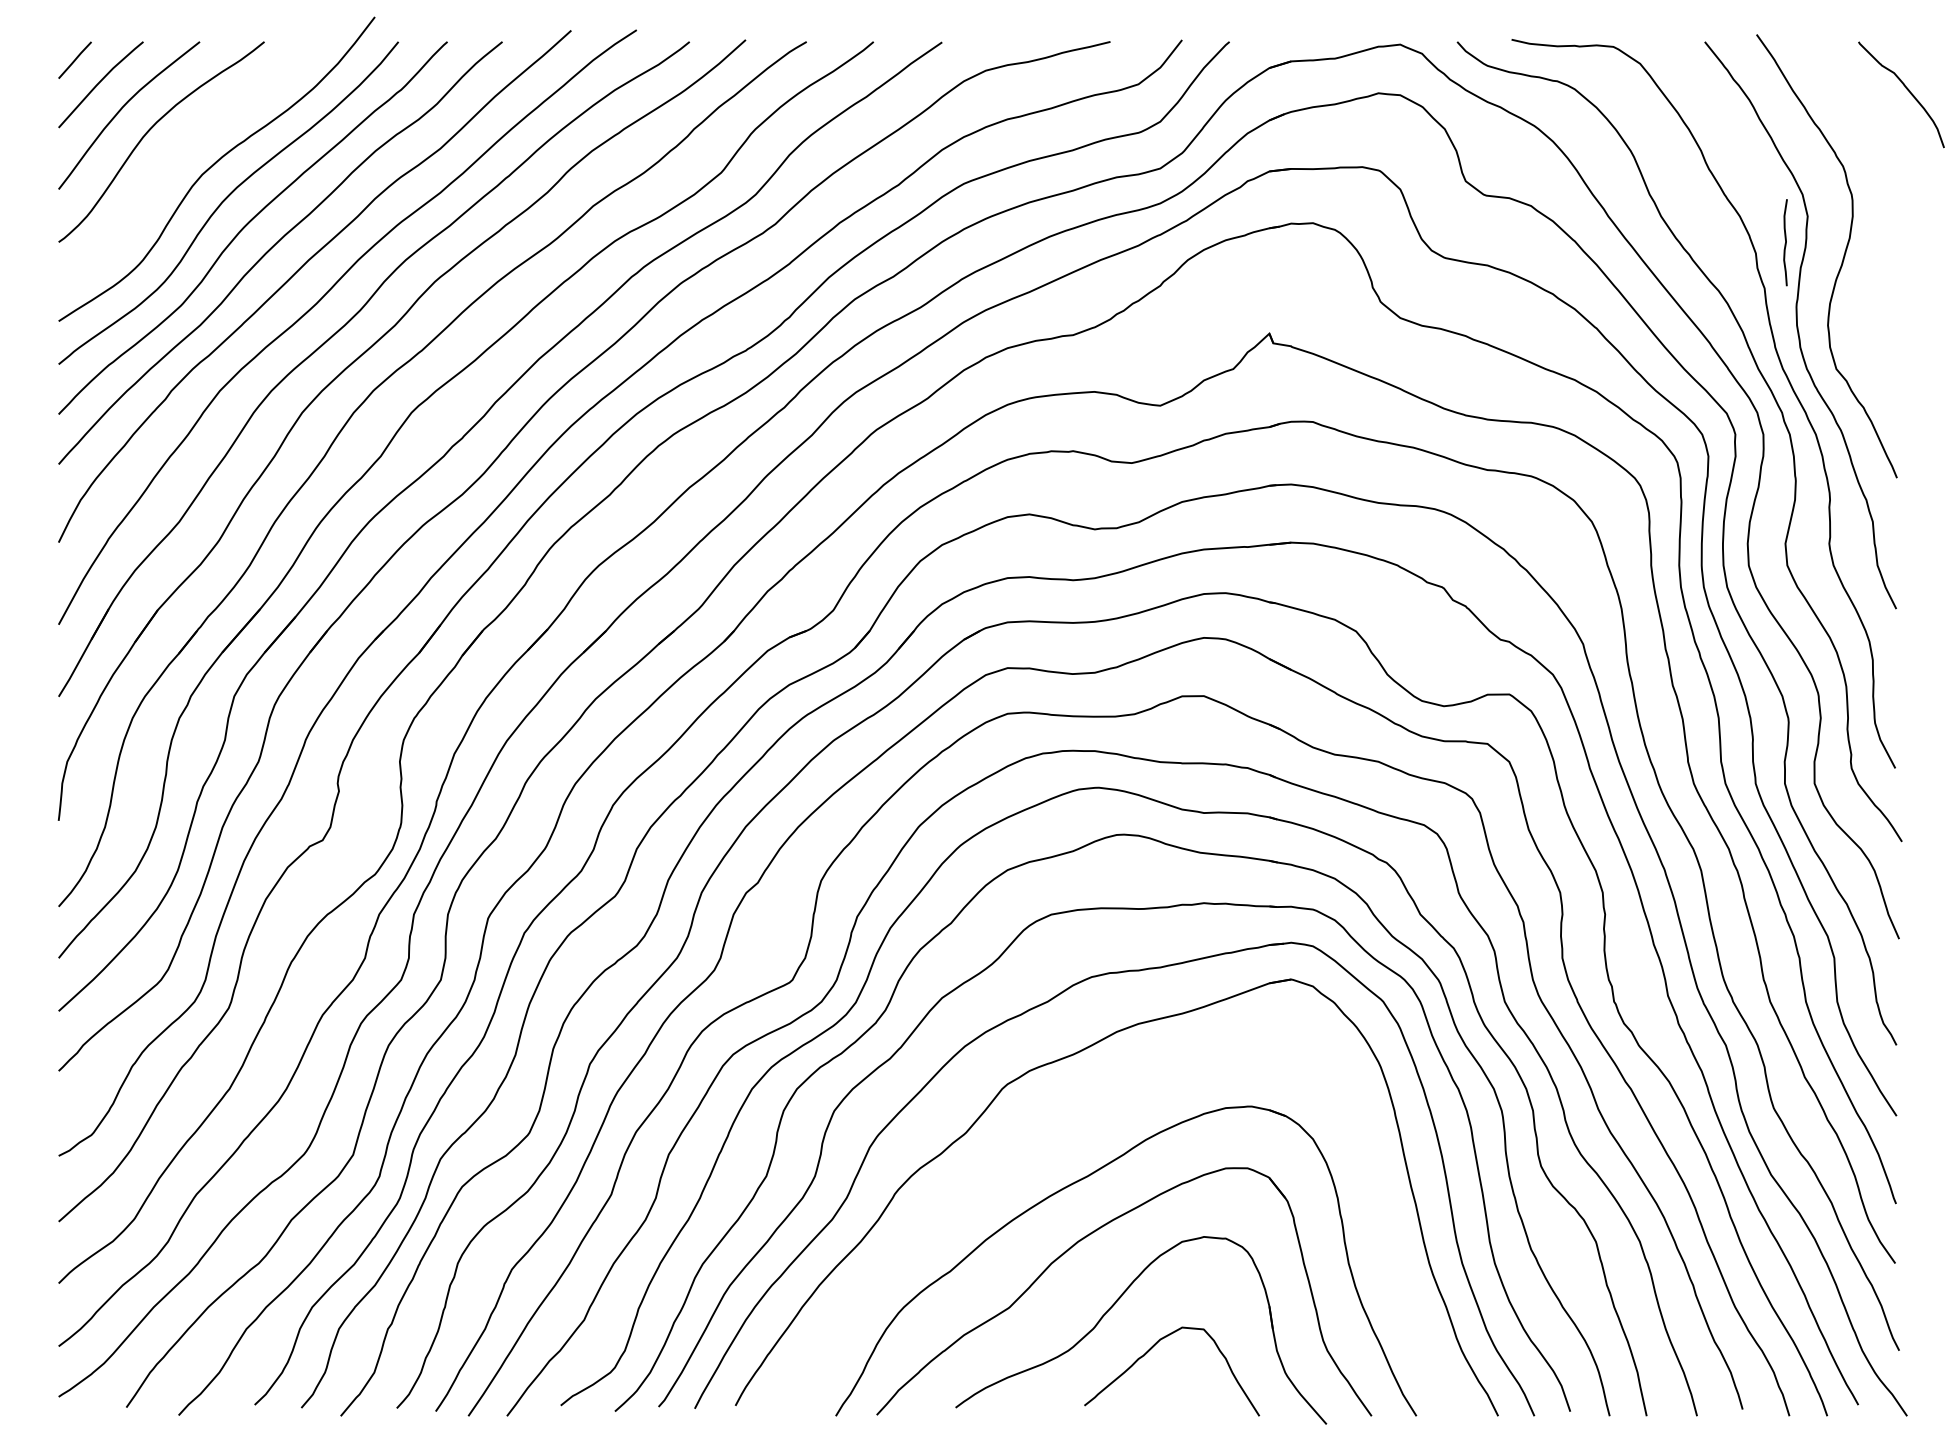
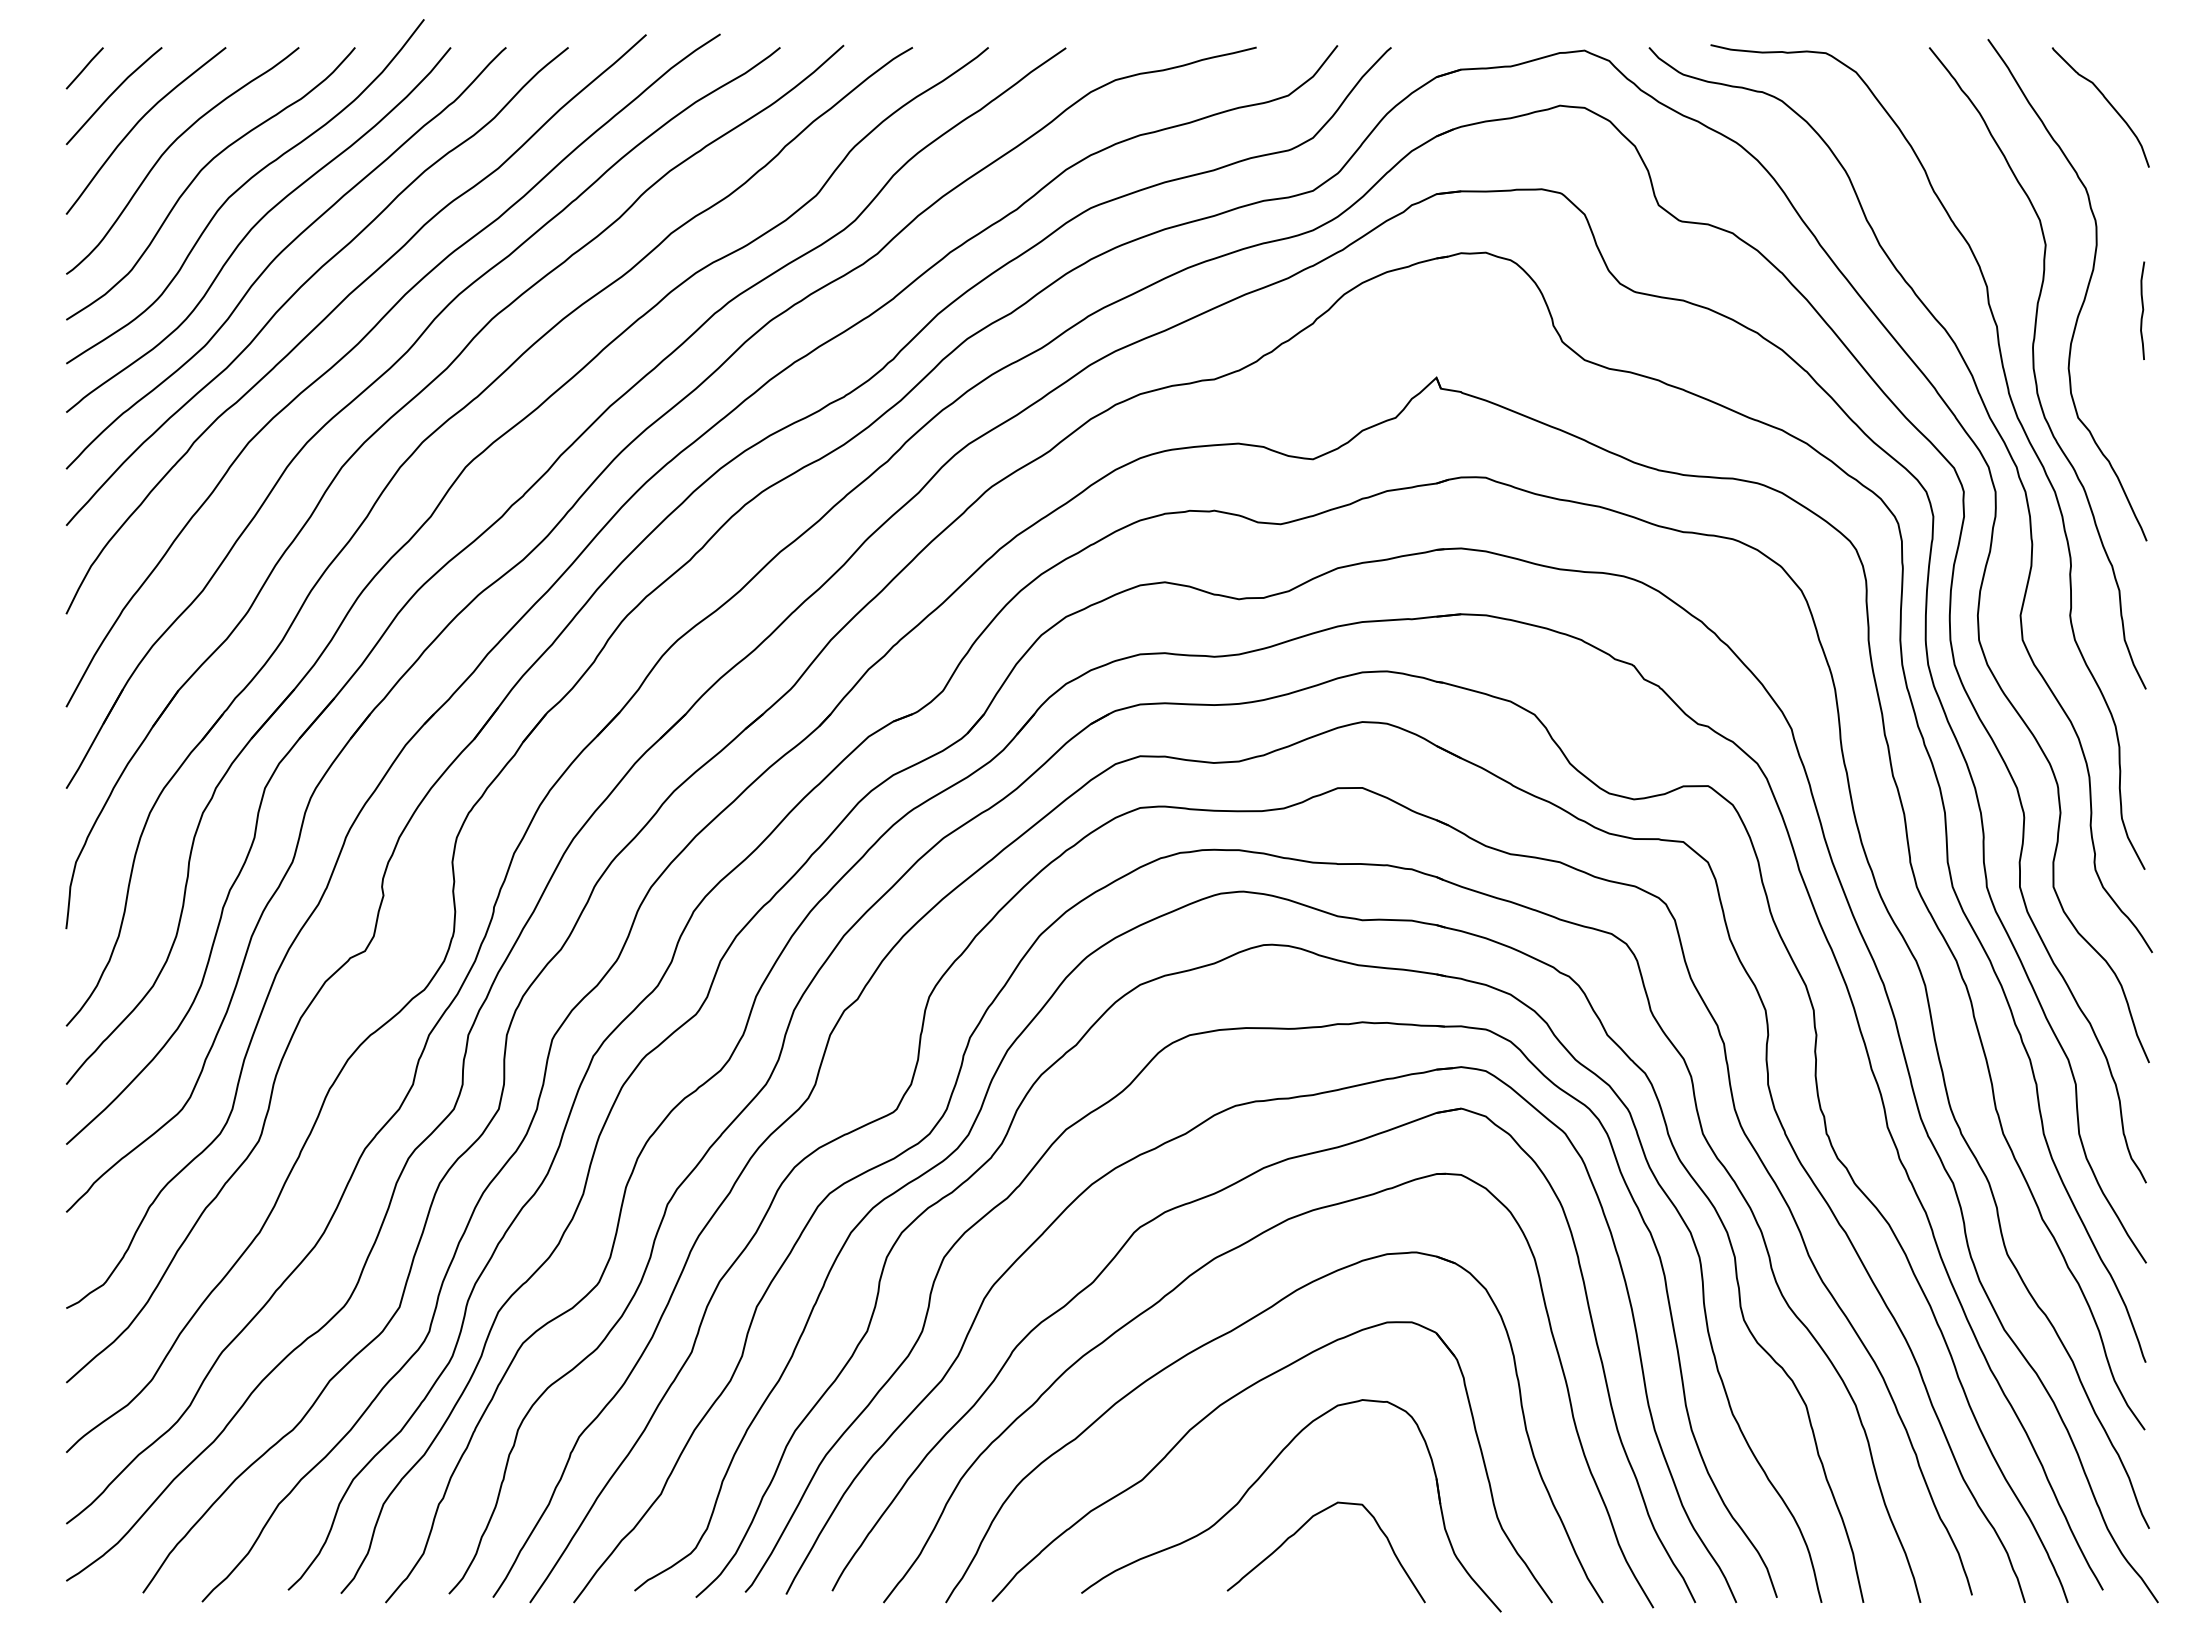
curve: (1906, 89) -> (2106, 101), moved
curve: (176, 154) -> (199, 174), added
curve: (1785, 242) -> (2142, 310), moved
part: (1043, 1135) -> (1180, 1285), added

